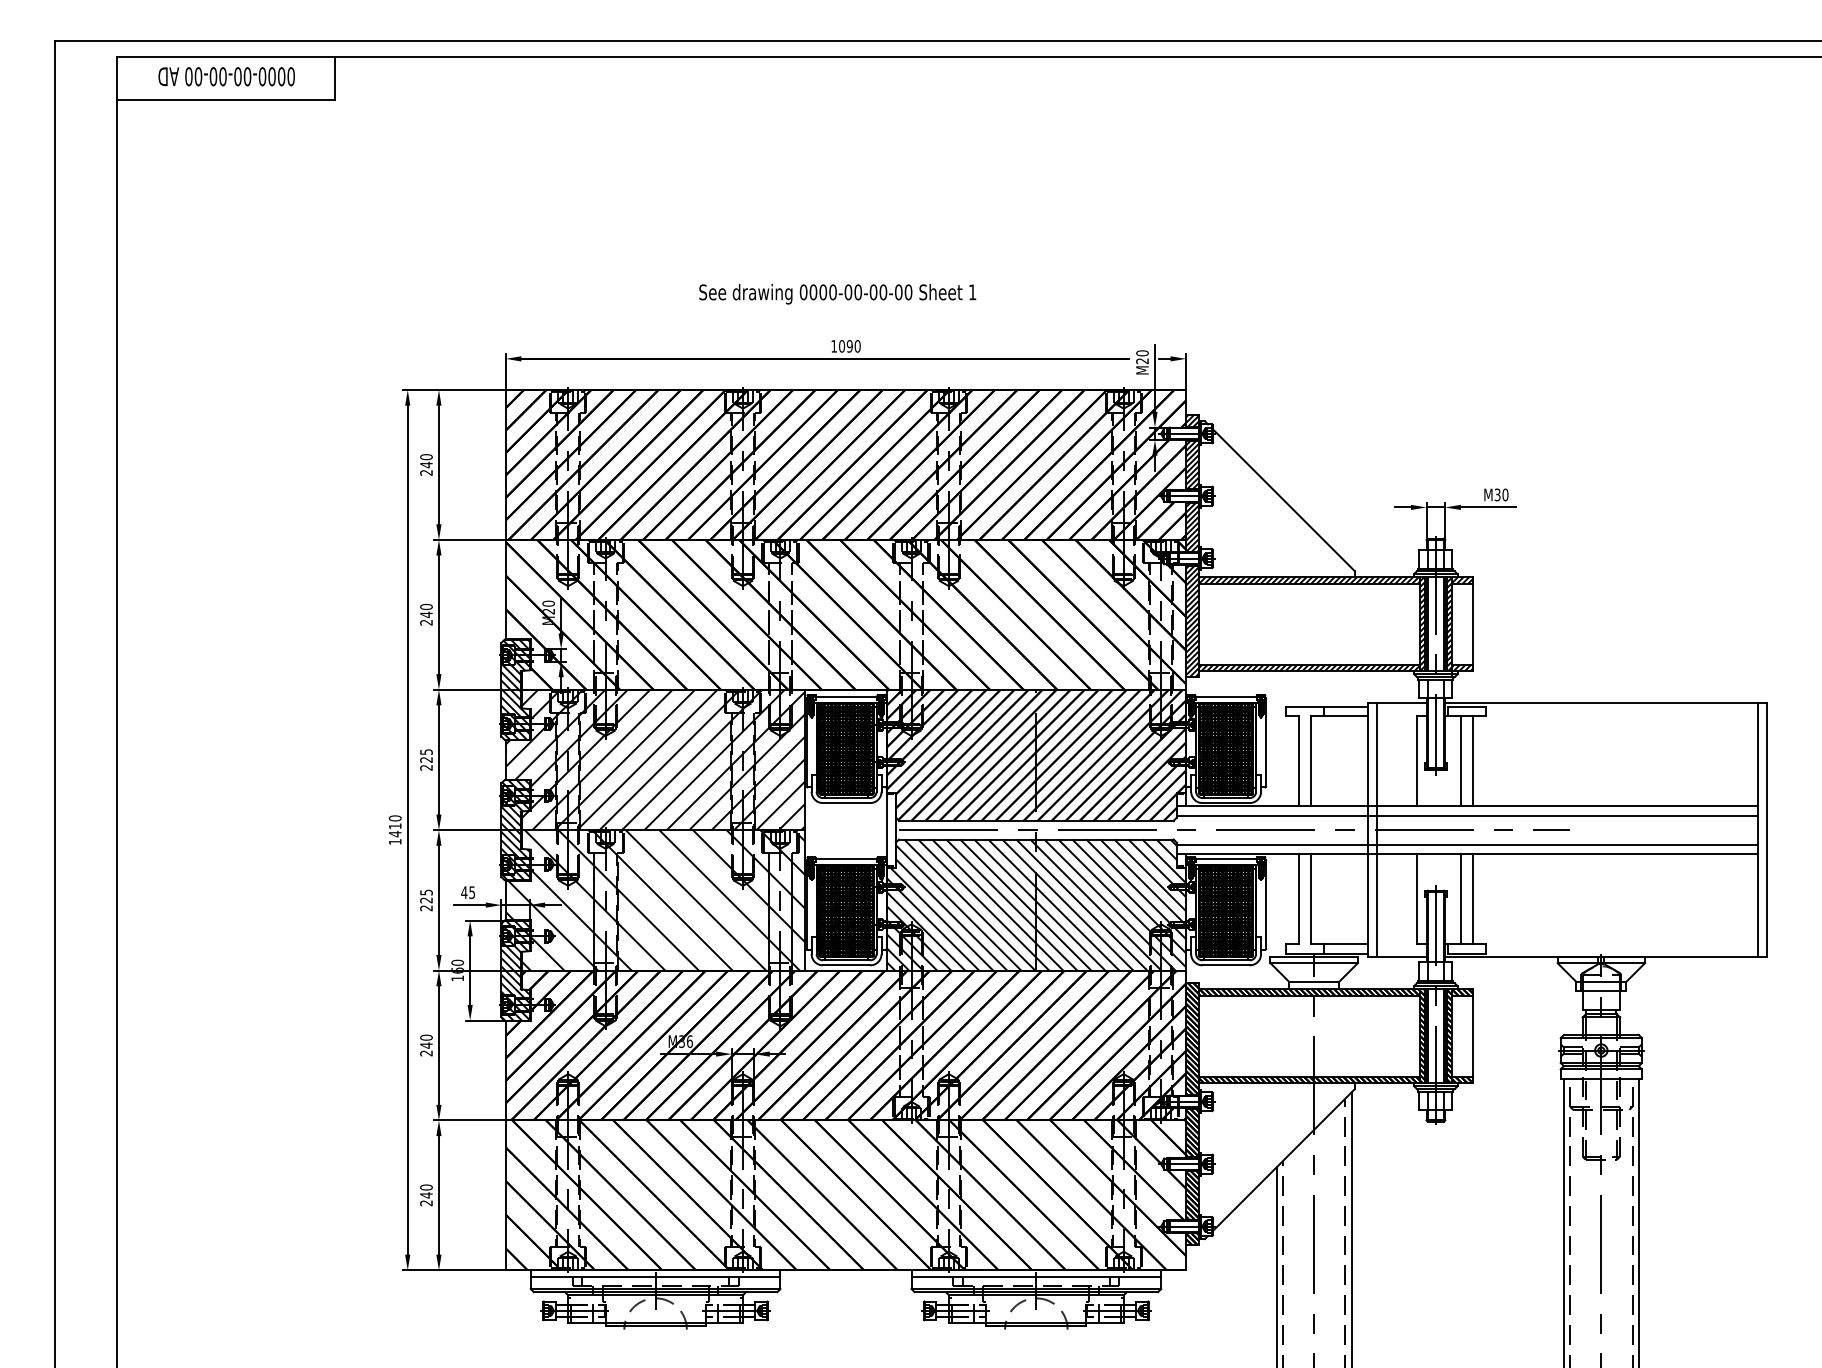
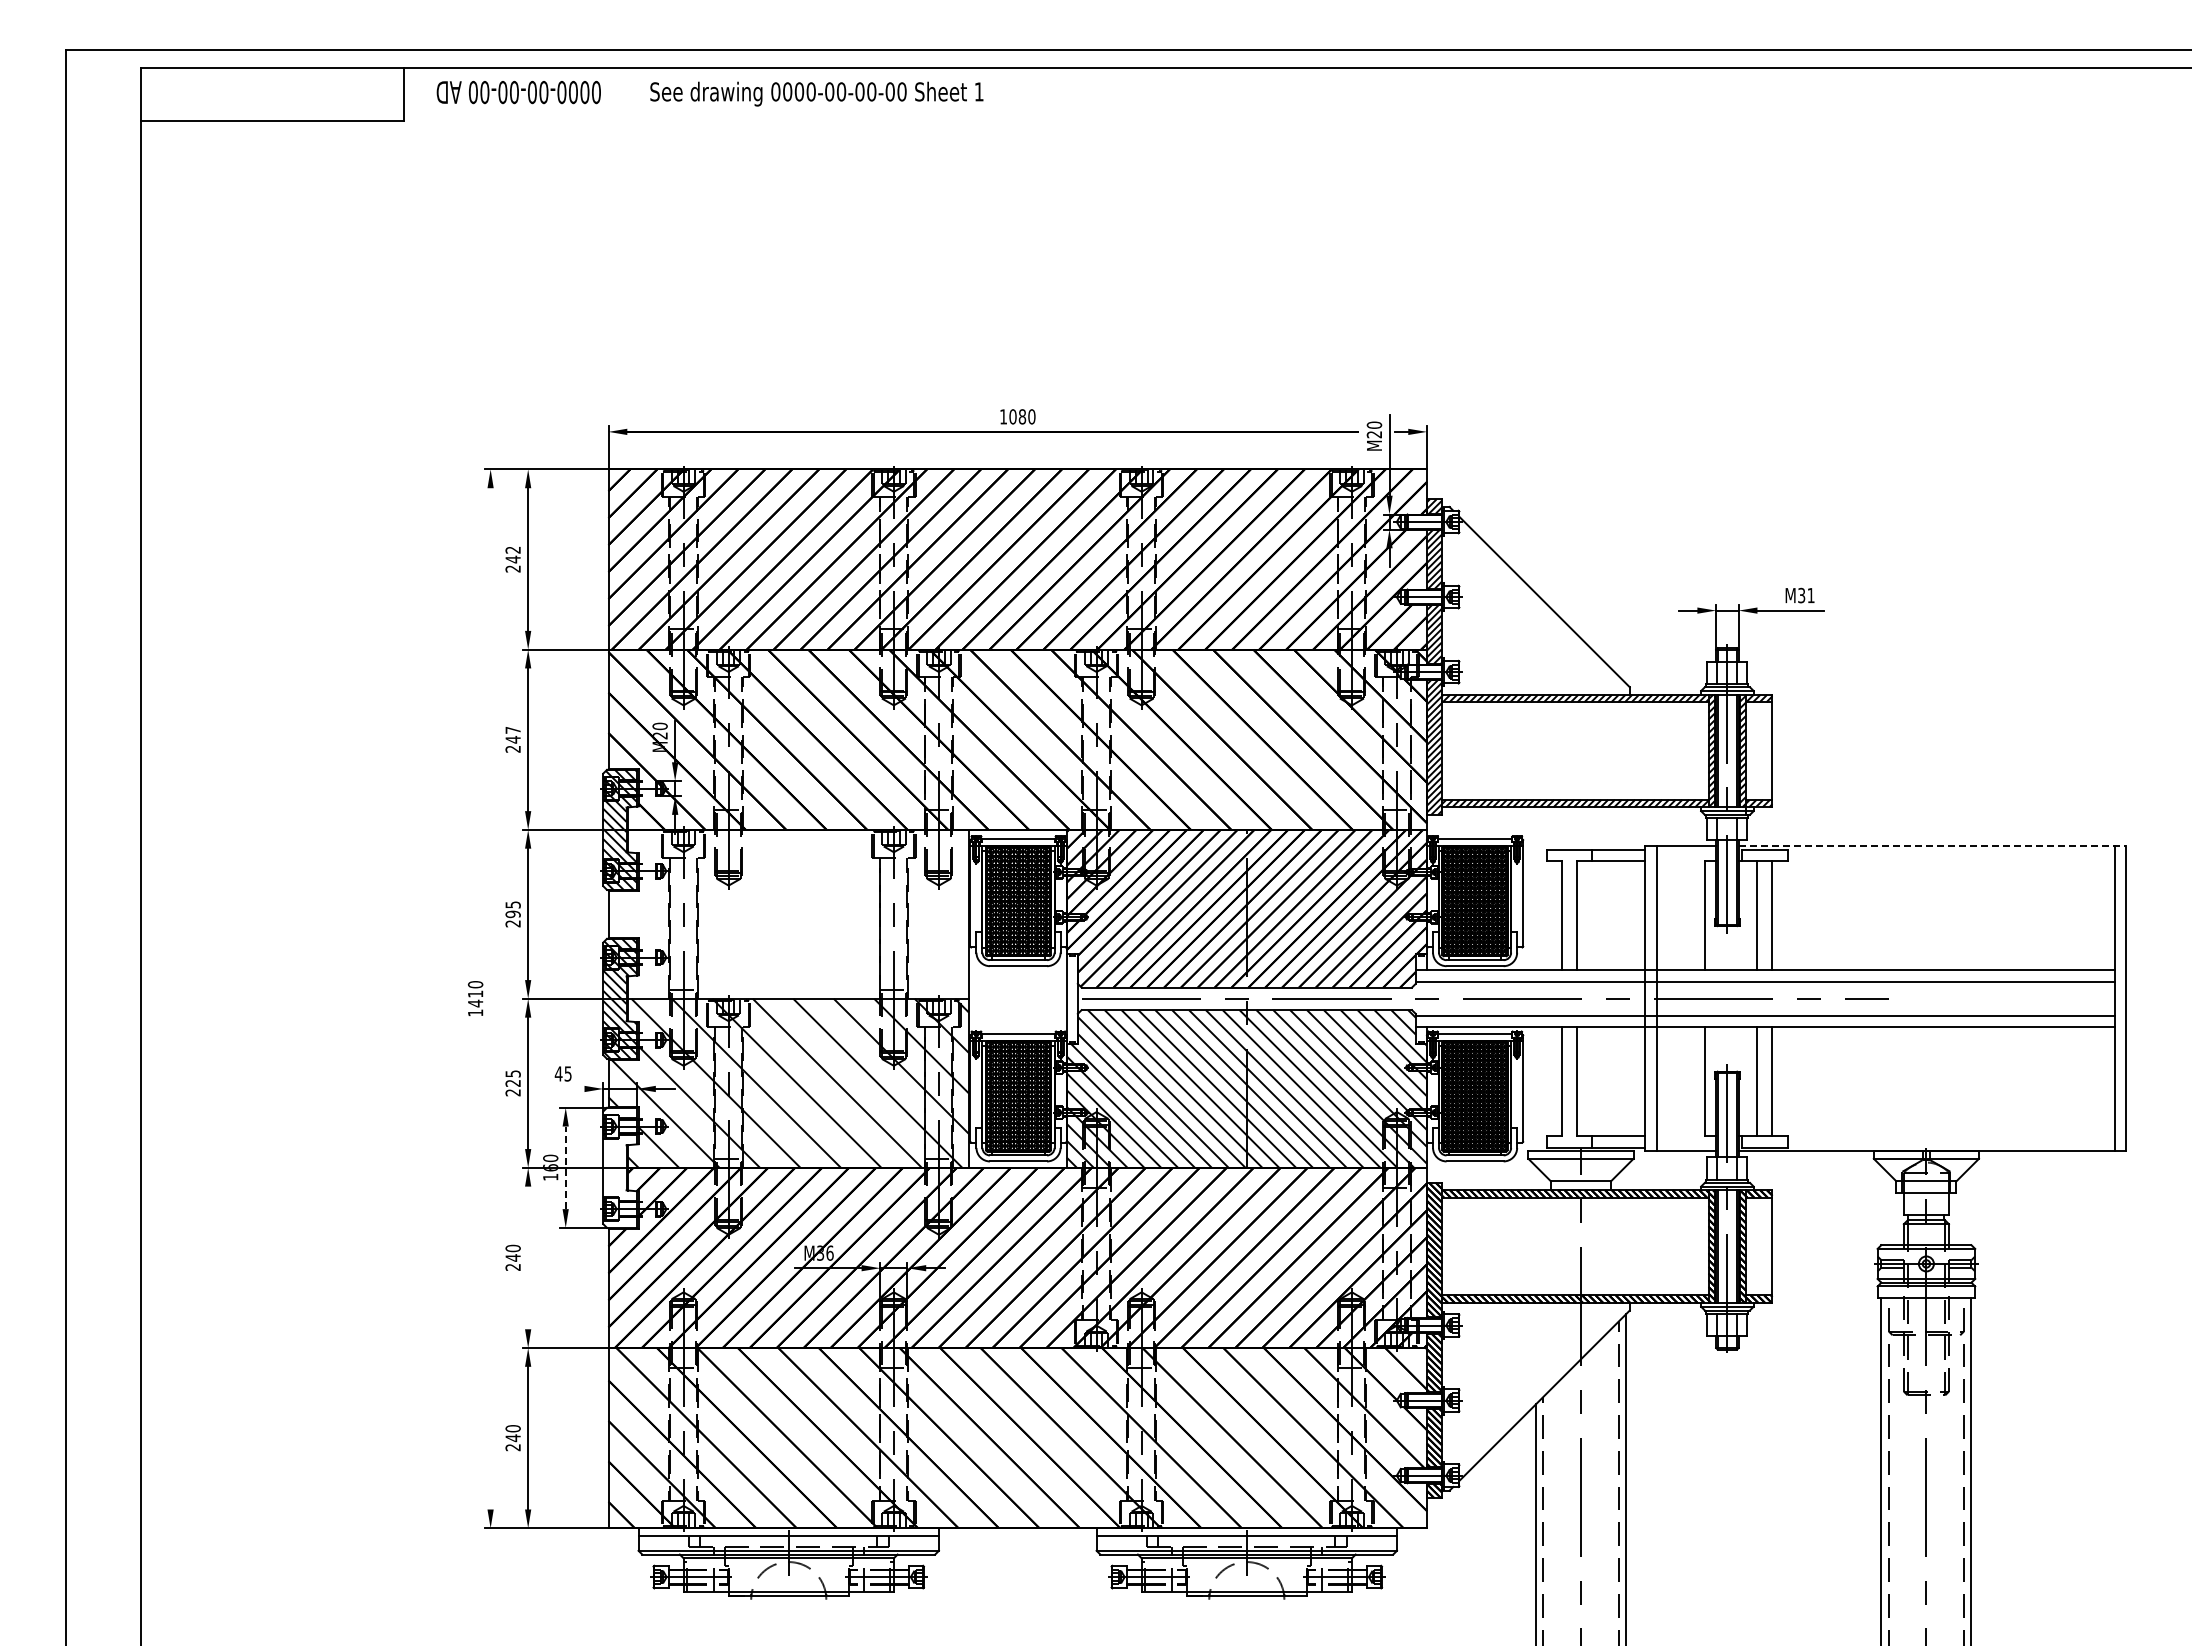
text: (226, 76) -> (518, 92), moved
text: (837, 293) -> (816, 93), moved
text: (849, 346) -> (1022, 416), 1090 -> 1080
text: (425, 456) -> (512, 549), 240 -> 242
text: (1504, 494) -> (1810, 595), M30 -> M31
text: (425, 606) -> (512, 729), 240 -> 247
line: (1606, 703) -> (1932, 846), solid -> dashed
hatch: (655, 759) -> (788, 913), removed
text: (425, 760) -> (512, 914), 225 -> 295
line: (407, 829) -> (490, 998), removed
line: (469, 904) -> (565, 1088), removed
line: (469, 970) -> (565, 1167), solid -> dashed
hatch: (515, 970) -> (620, 1167), removed
line: (439, 1045) -> (528, 1257), removed

